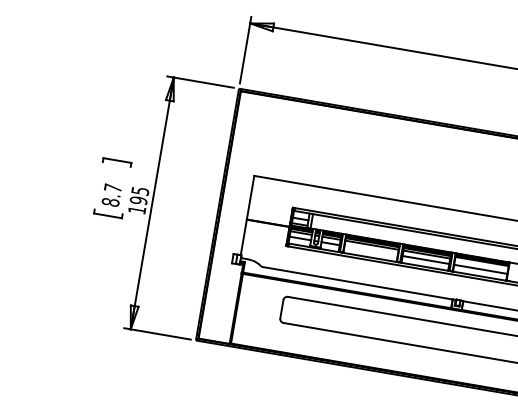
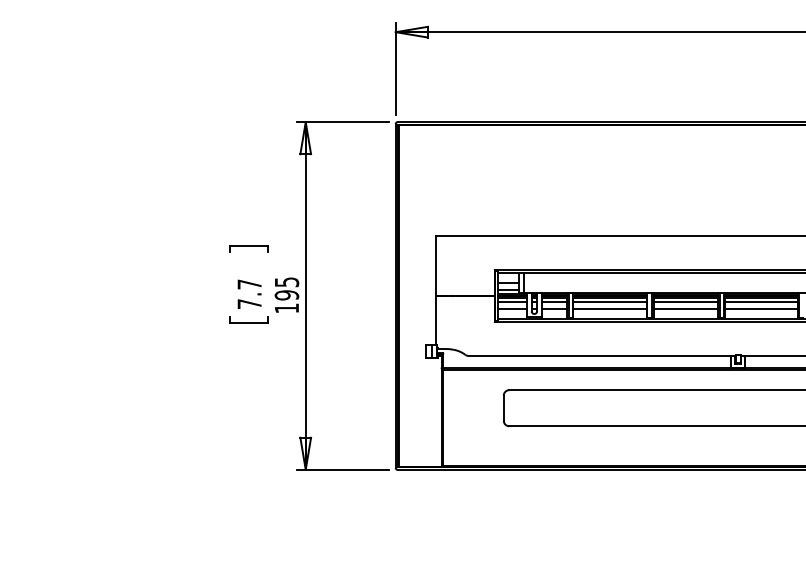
text: (110, 202) -> (249, 304), 8.7 -> 7.7
line: (370, 250) -> (609, 309), added
line: (481, 263) -> (761, 301), added

